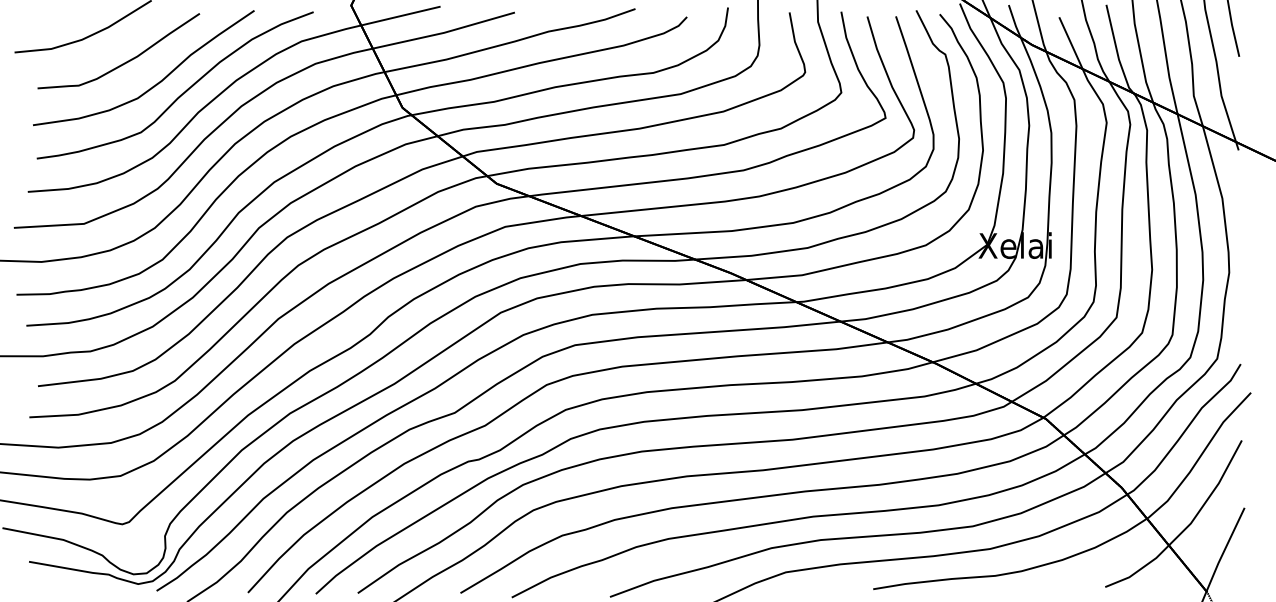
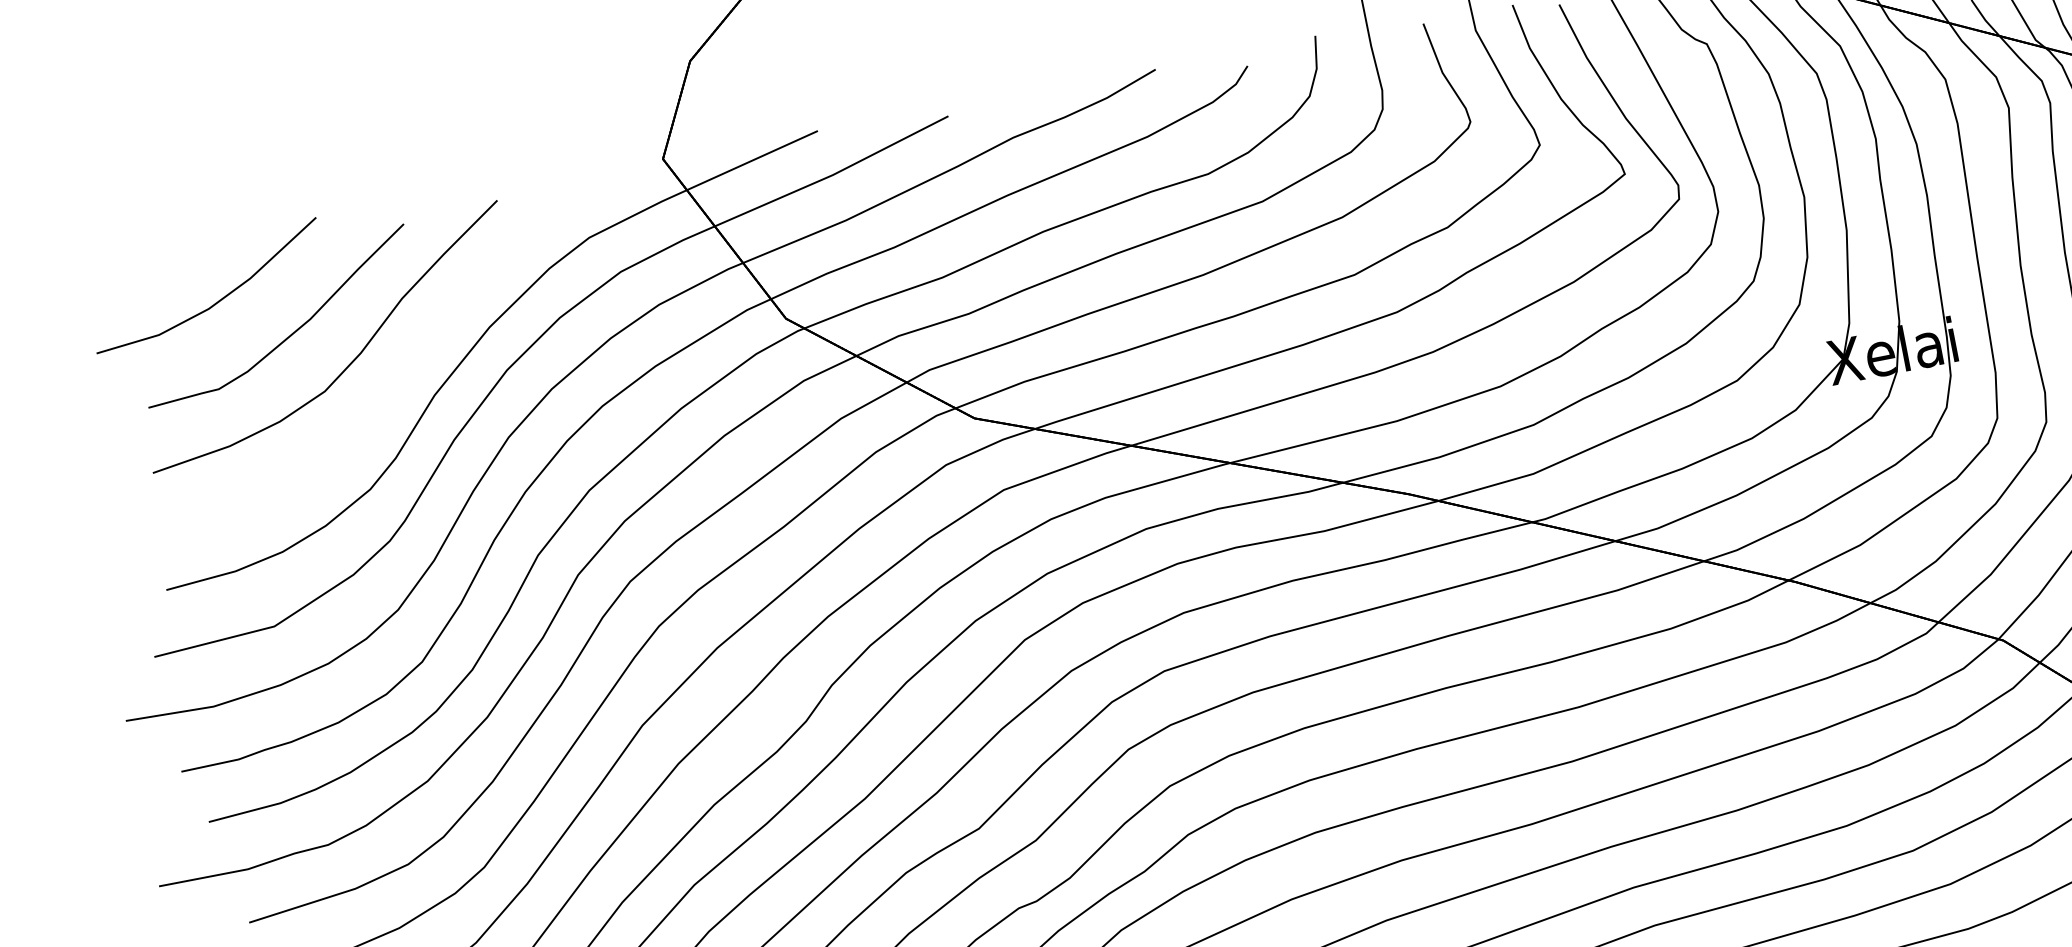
curve: (180, 94) -> (397, 370), removed

